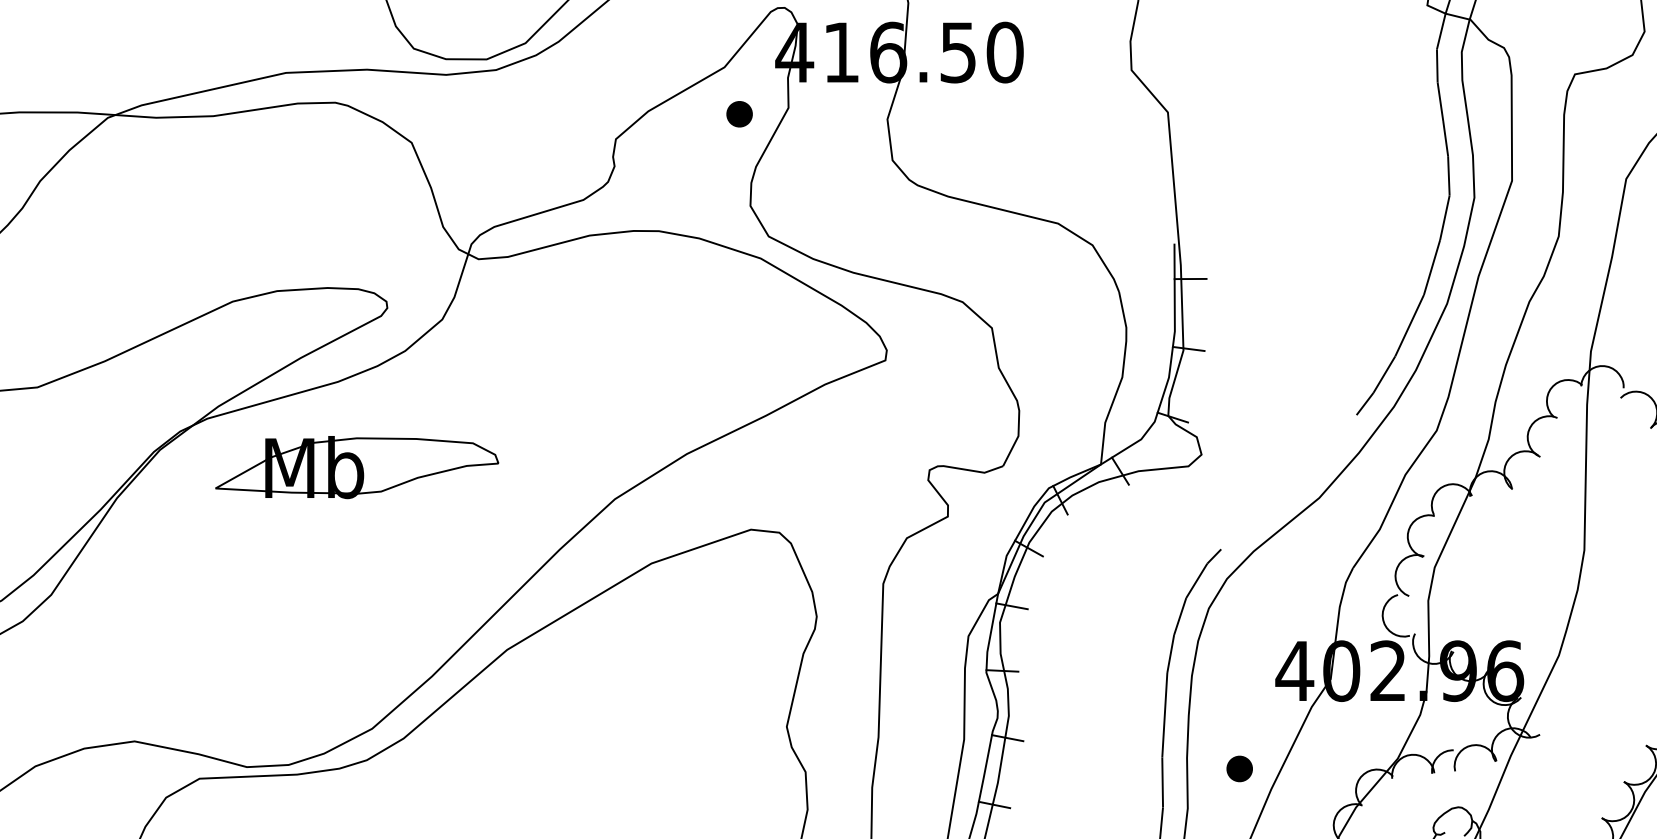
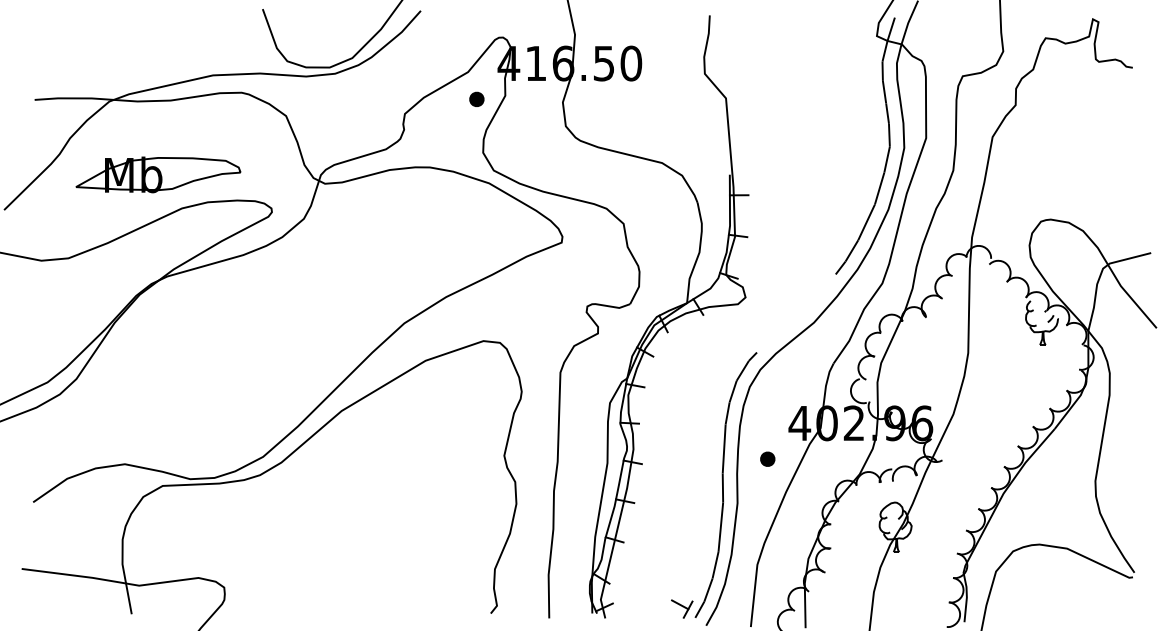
part: (357, 466) -> (158, 174), moved
part: (1239, 767) -> (767, 458), moved

